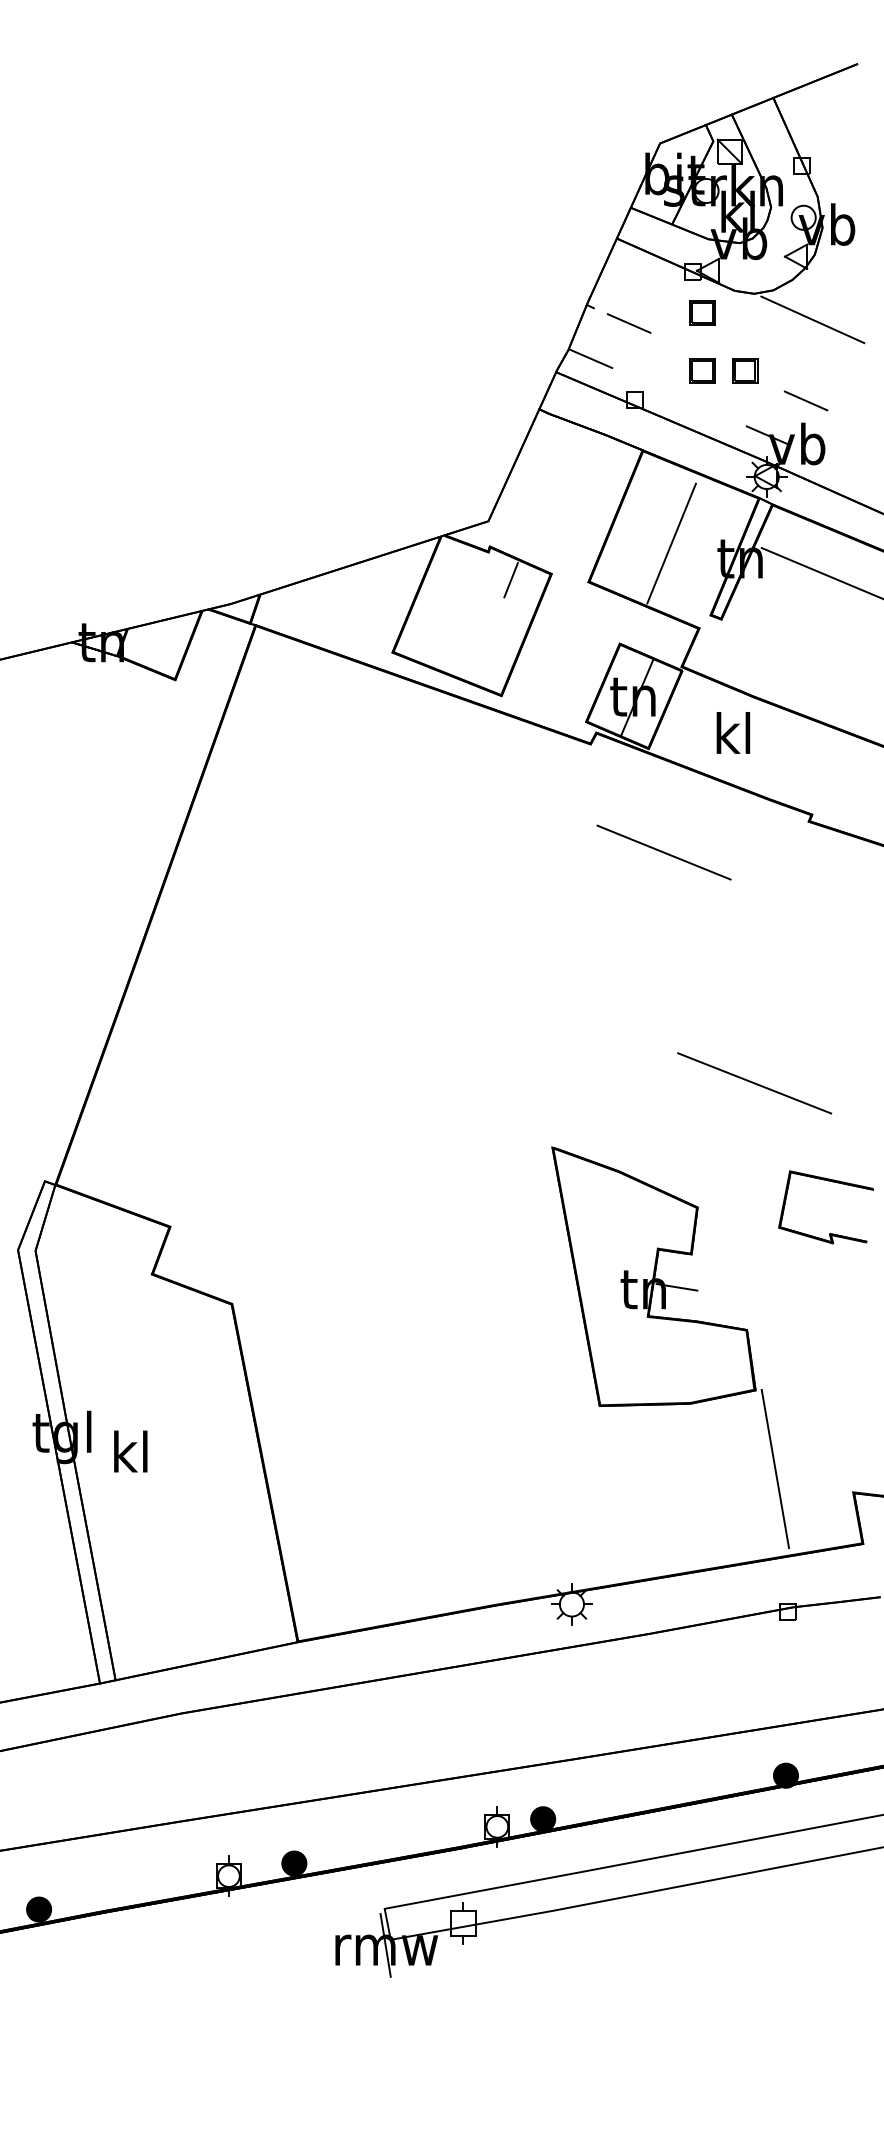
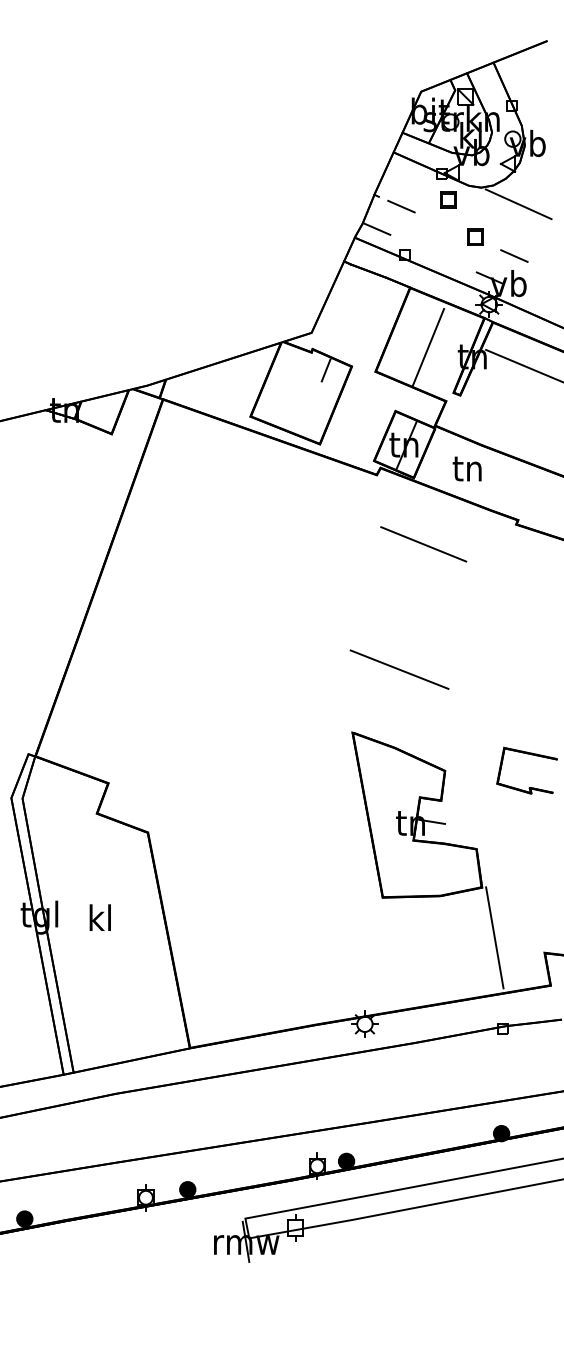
part: (702, 370) -> (448, 236), removed
text: (731, 732) -> (466, 467), kl -> tn
line: (754, 1083) -> (399, 669), moved
text: (129, 1451) -> (99, 917), moved

